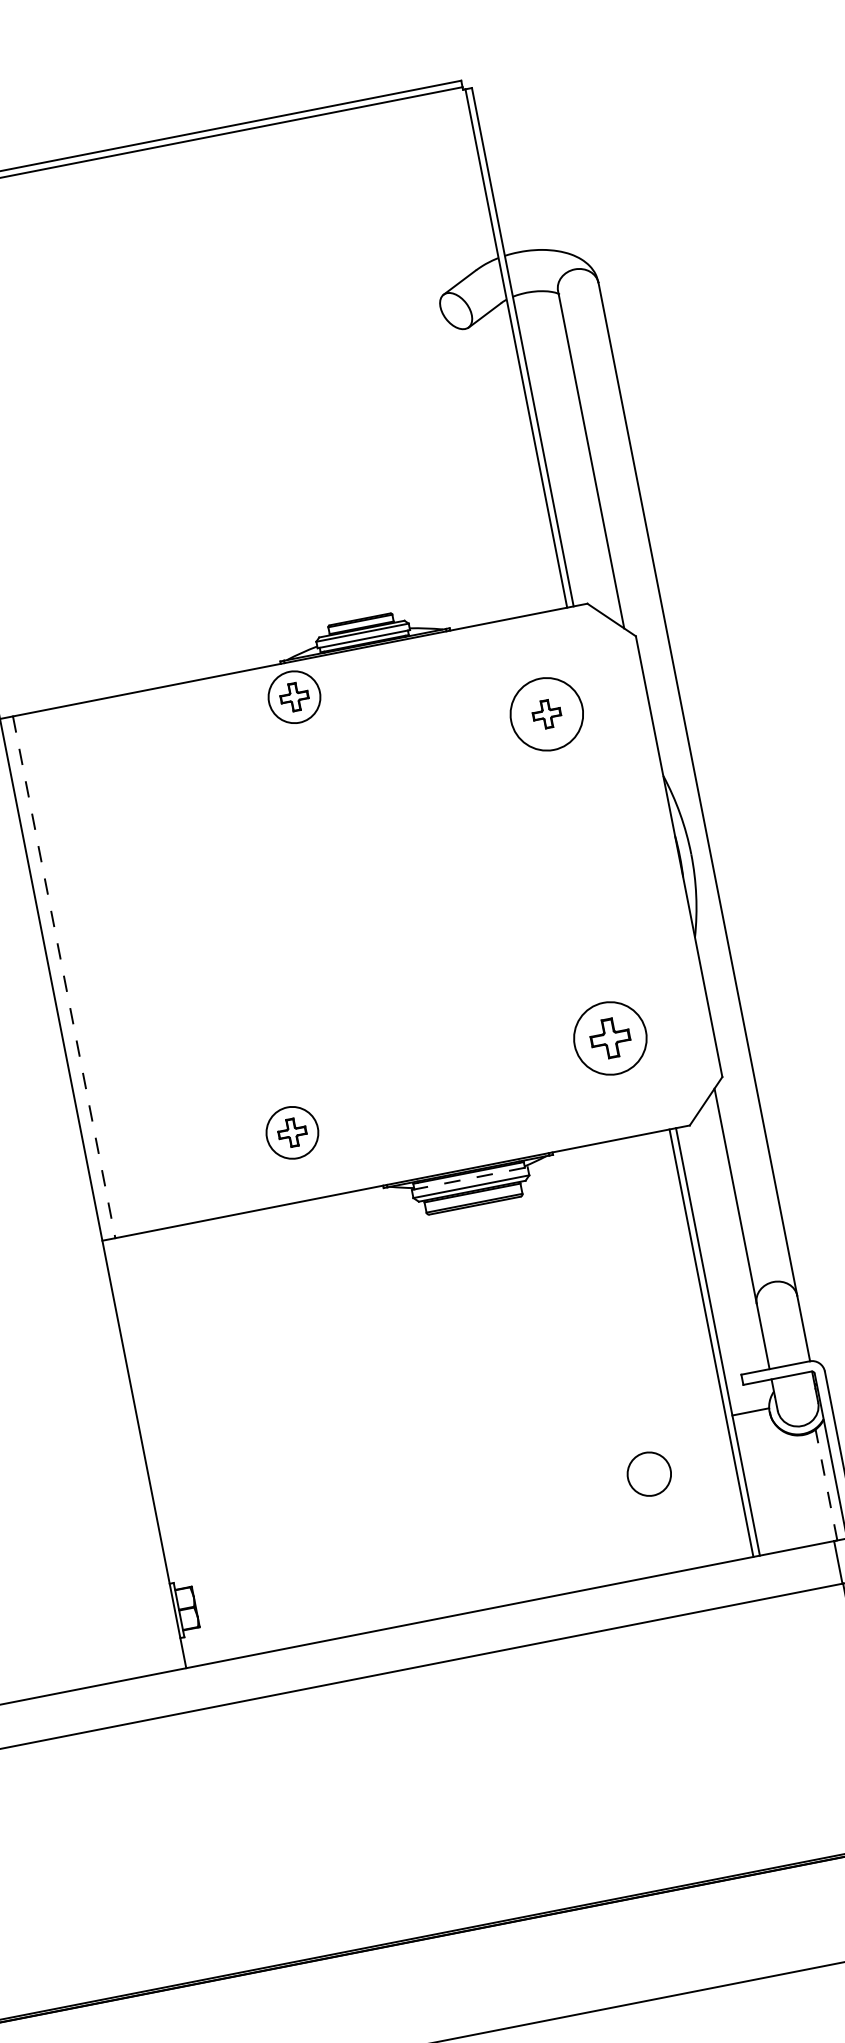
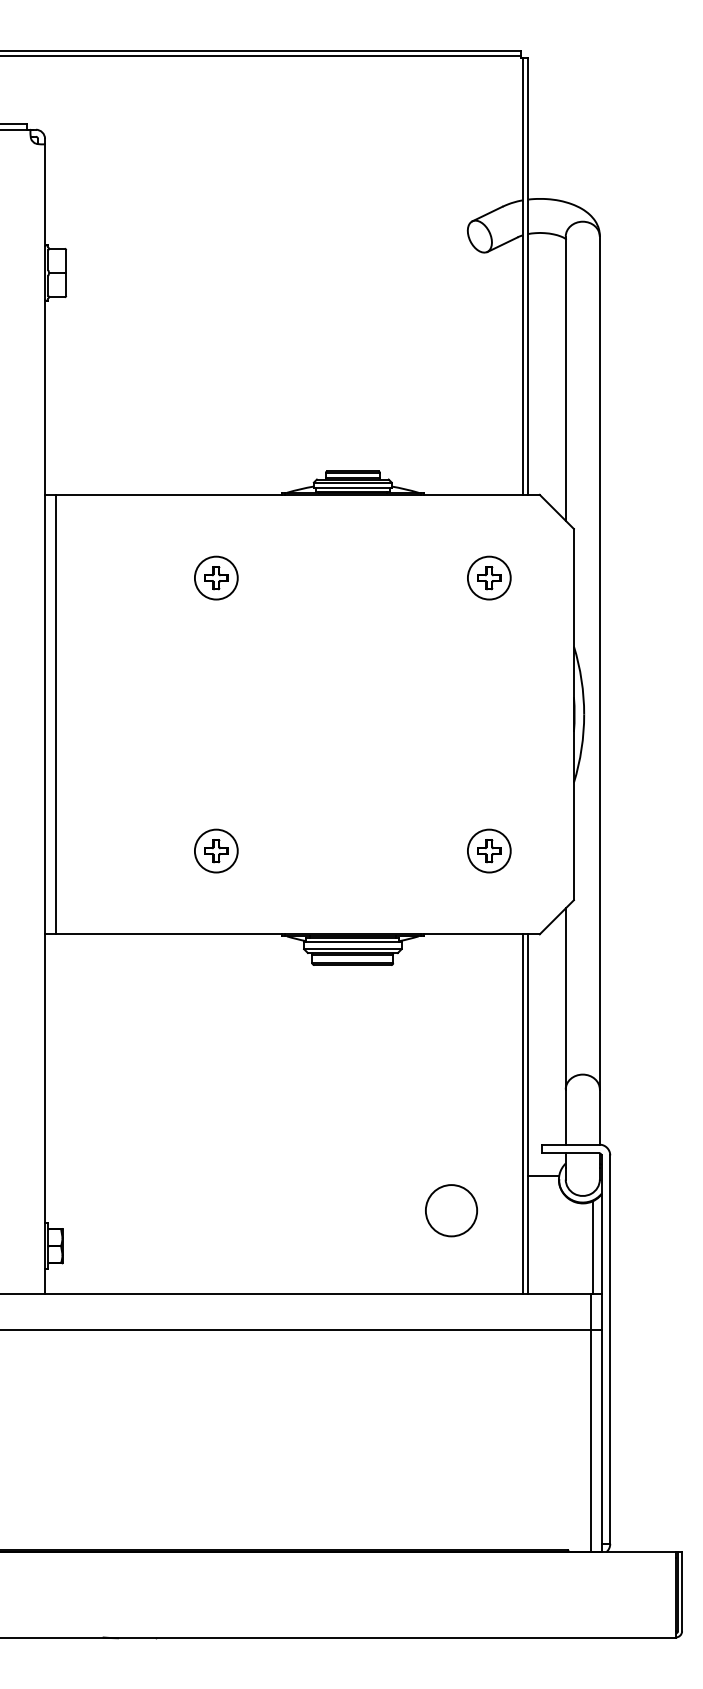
part: (294, 696) -> (216, 577), moved
circle: (545, 713) -> (488, 577), size x0.71
line: (63, 977) -> (55, 714), dashed -> solid
part: (610, 1037) -> (489, 850), size x0.71
part: (292, 1132) -> (216, 850), moved
line: (469, 1178) -> (352, 942), dashed -> solid
circle: (649, 1473) -> (451, 1210), size x1.43
line: (826, 1484) -> (593, 1247), dashed -> solid

